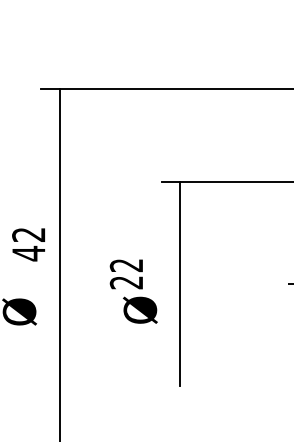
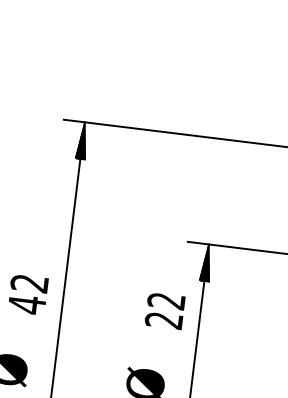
hatch: (59, 105) -> (82, 141), added
hatch: (180, 197) -> (206, 262), added
text: (125, 274) -> (163, 311), moved

